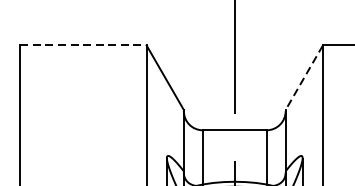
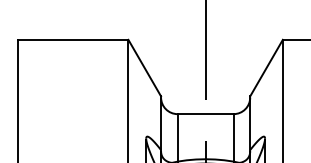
line: (83, 45) -> (73, 39), dashed -> solid
line: (304, 78) -> (266, 68), dashed -> solid

